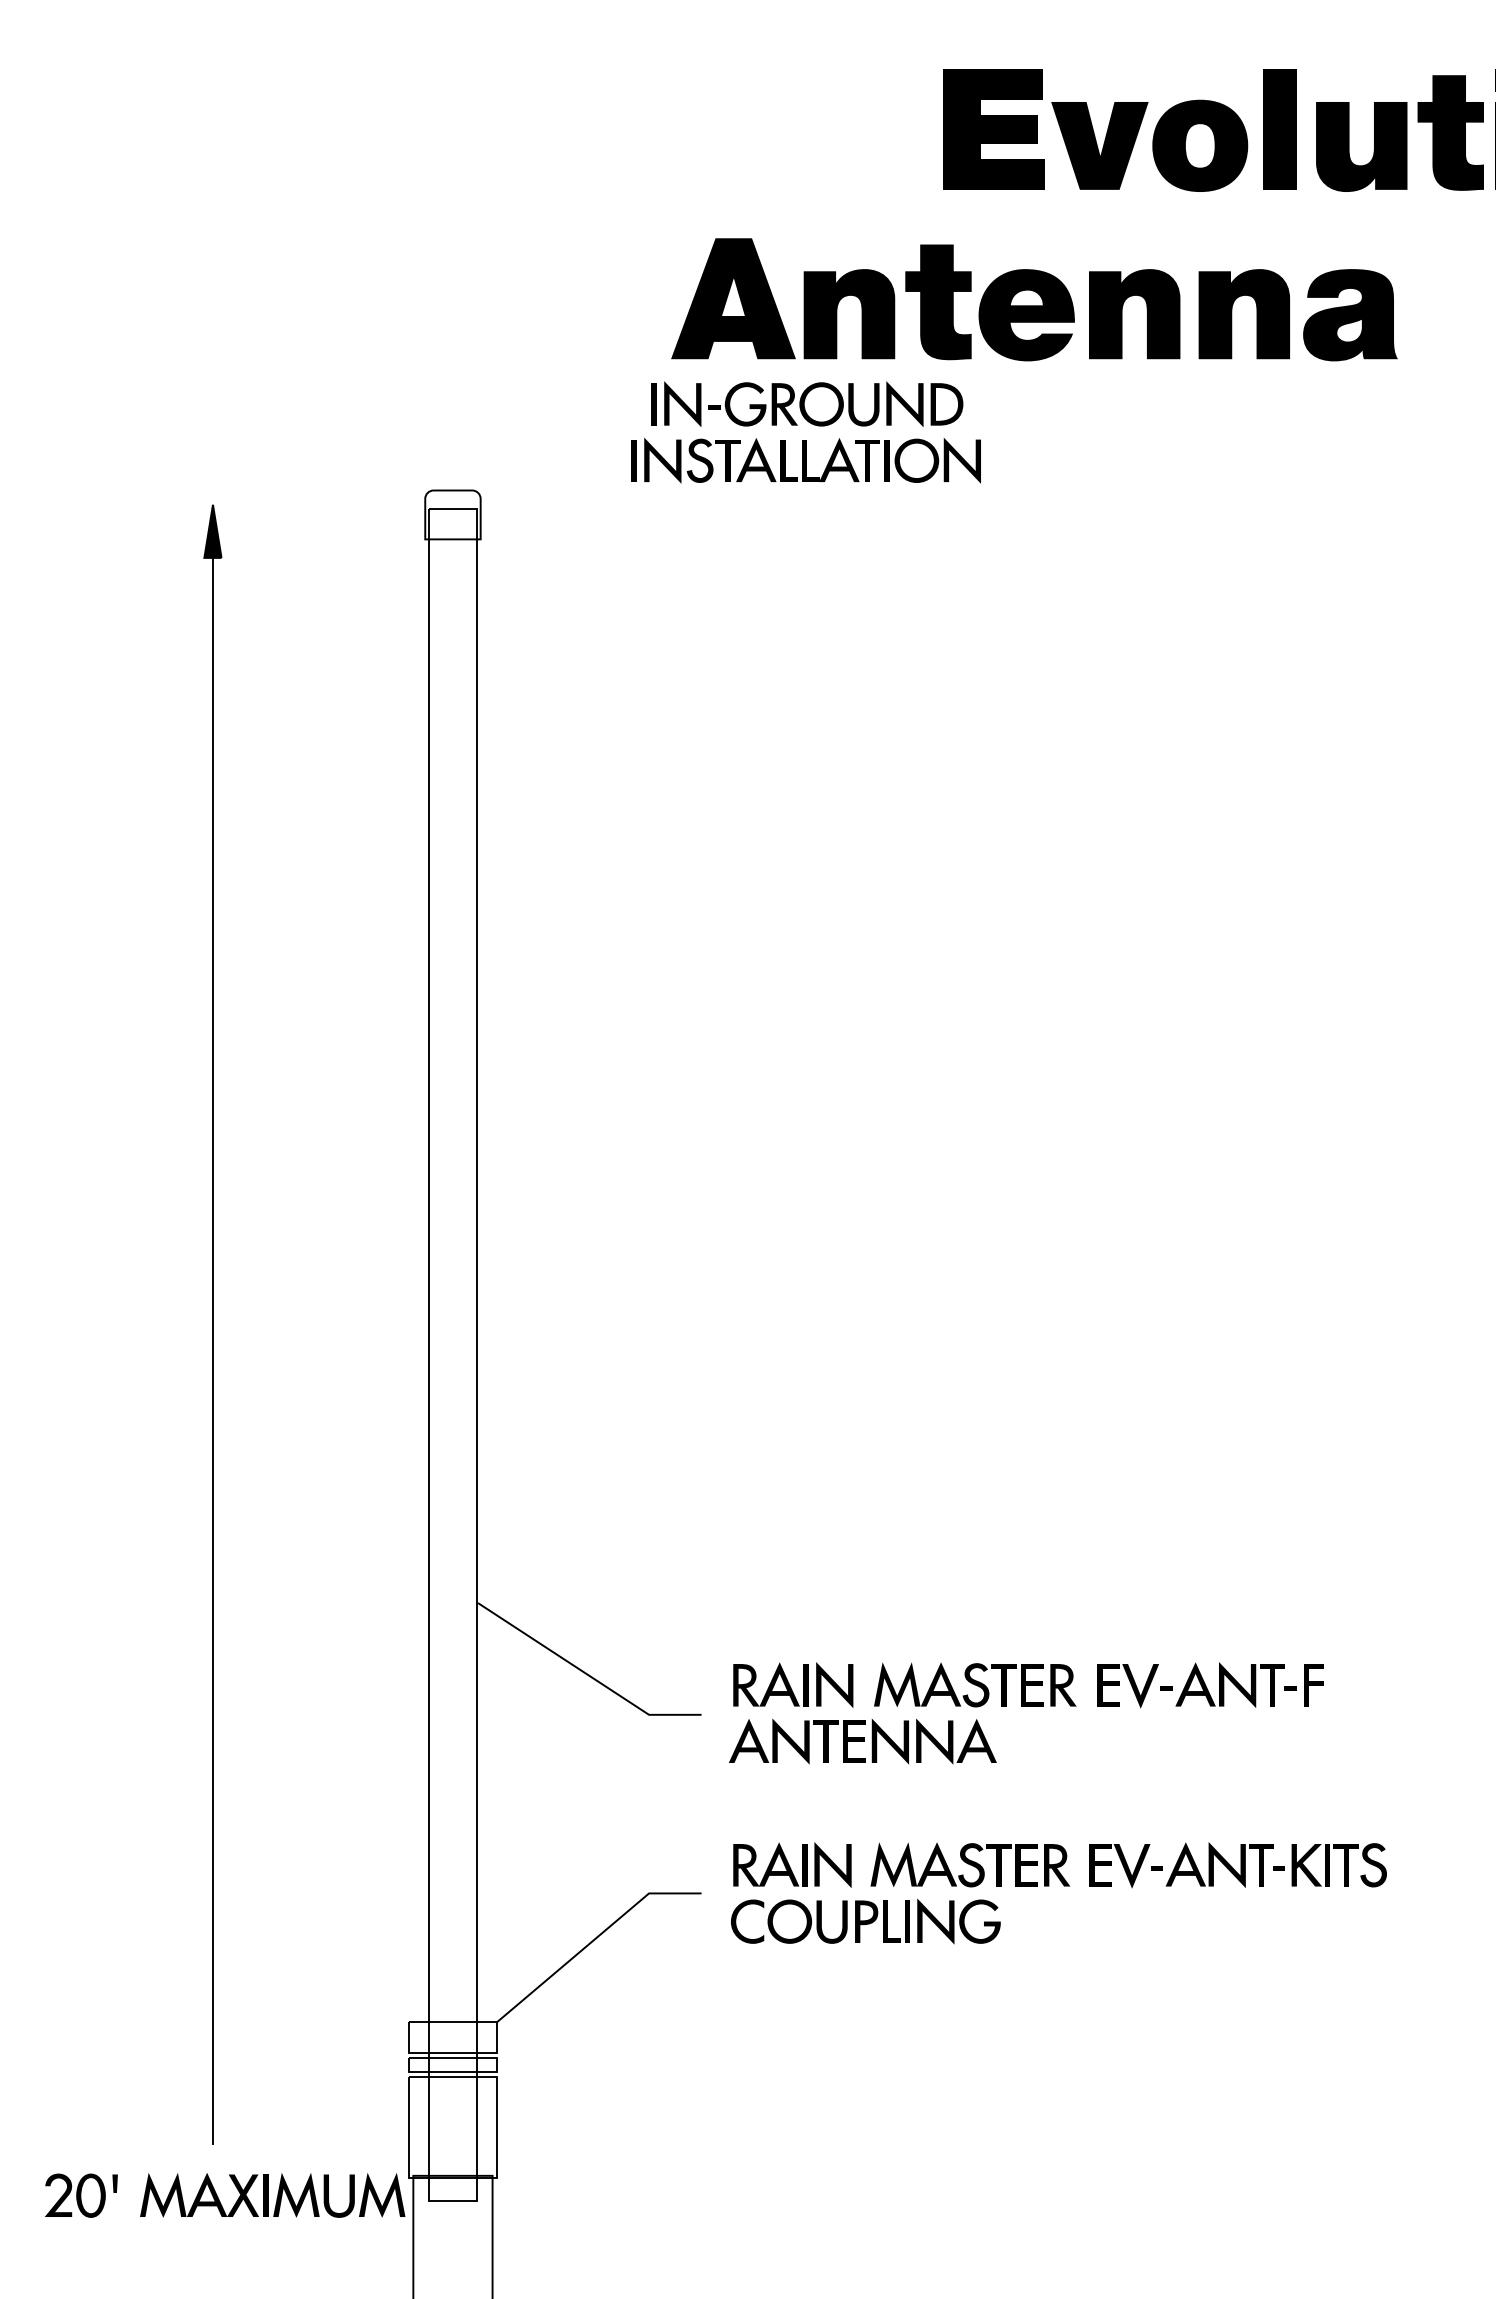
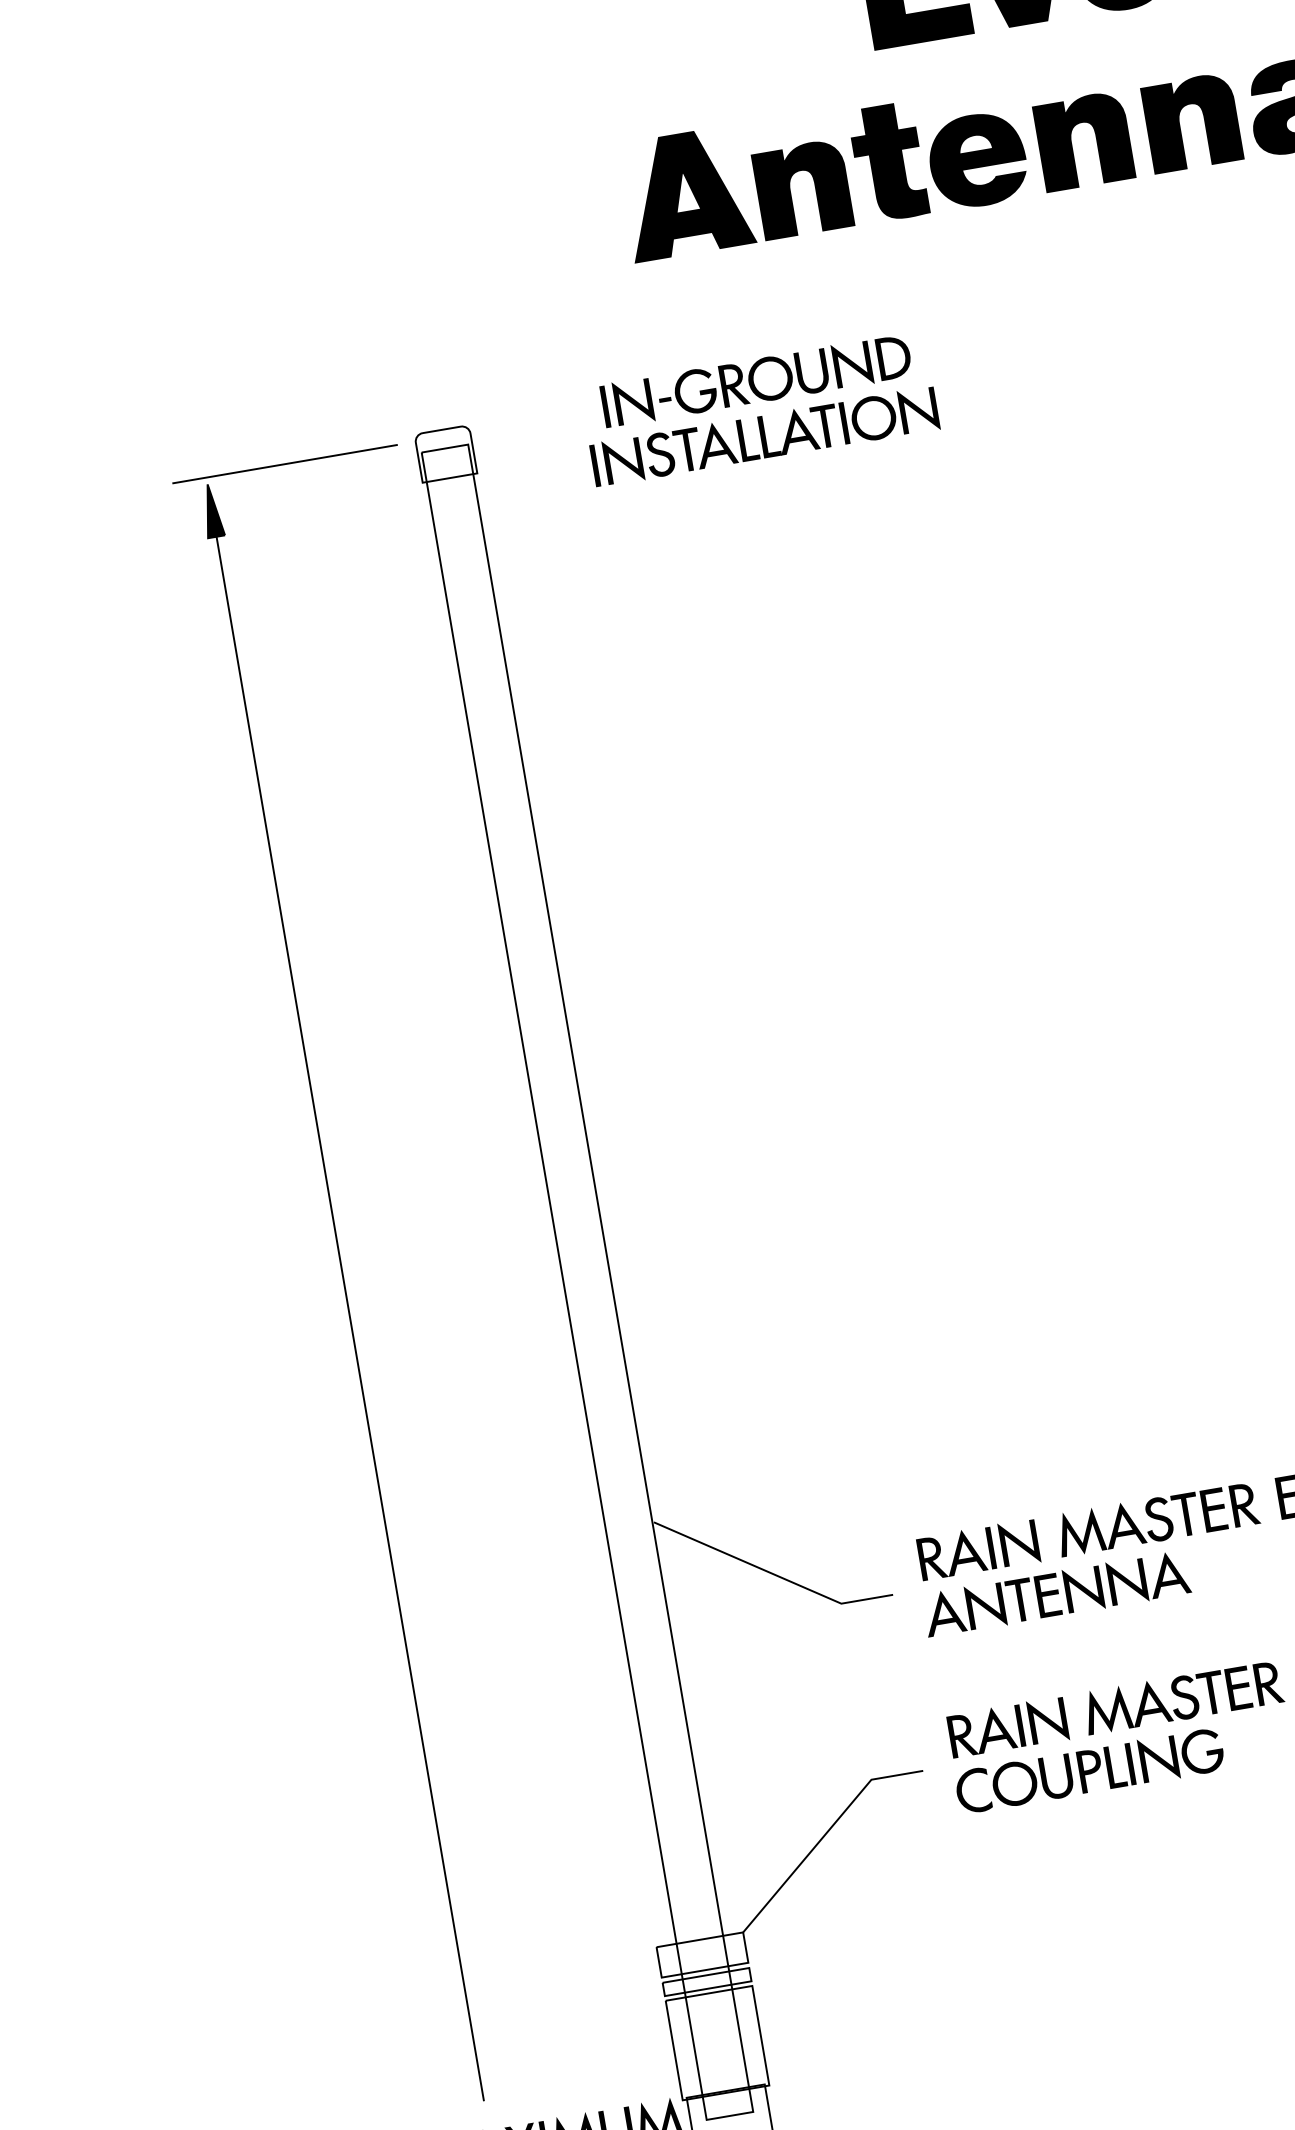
part: (805, 440) -> (760, 416), moved
line: (292, 497) -> (284, 463), added

